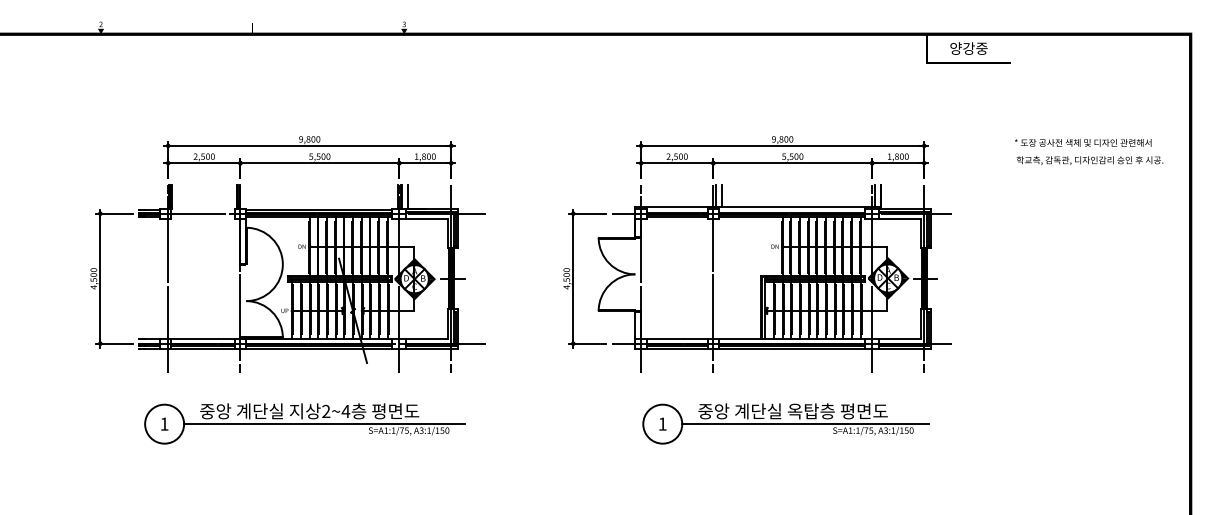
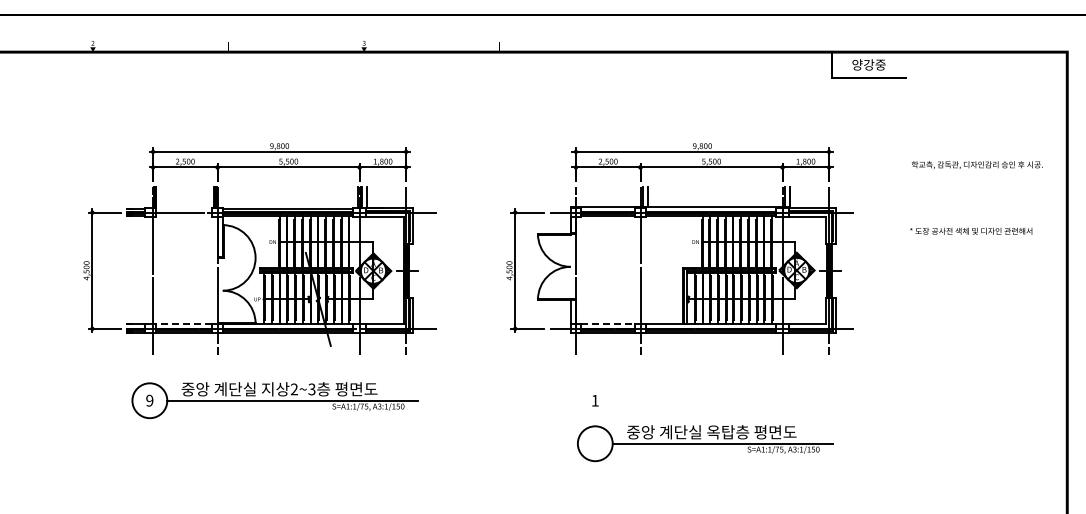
text: (1083, 142) -> (971, 230), moved
line: (202, 338) -> (183, 324), solid -> dashed
line: (677, 338) -> (608, 324), solid -> dashed
text: (345, 411) -> (311, 389), 2~4 -> 2~3
text: (164, 423) -> (149, 400), 1 -> 9
part: (786, 423) -> (705, 443), moved

